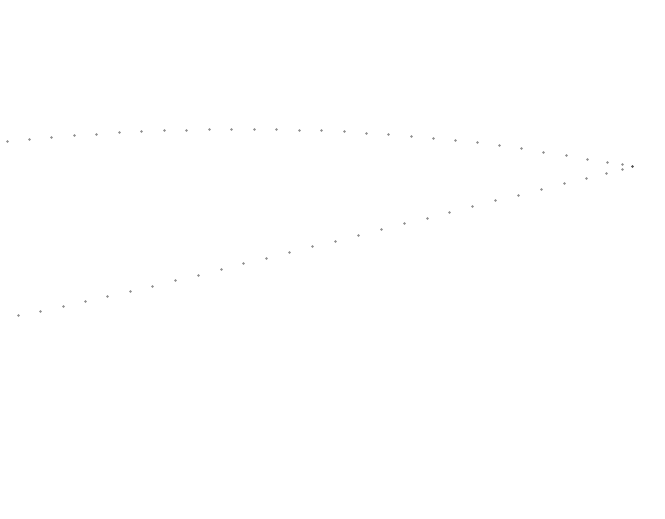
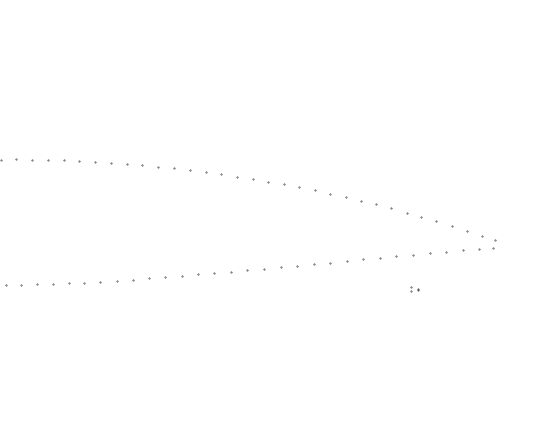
part: (627, 166) -> (414, 289), moved

